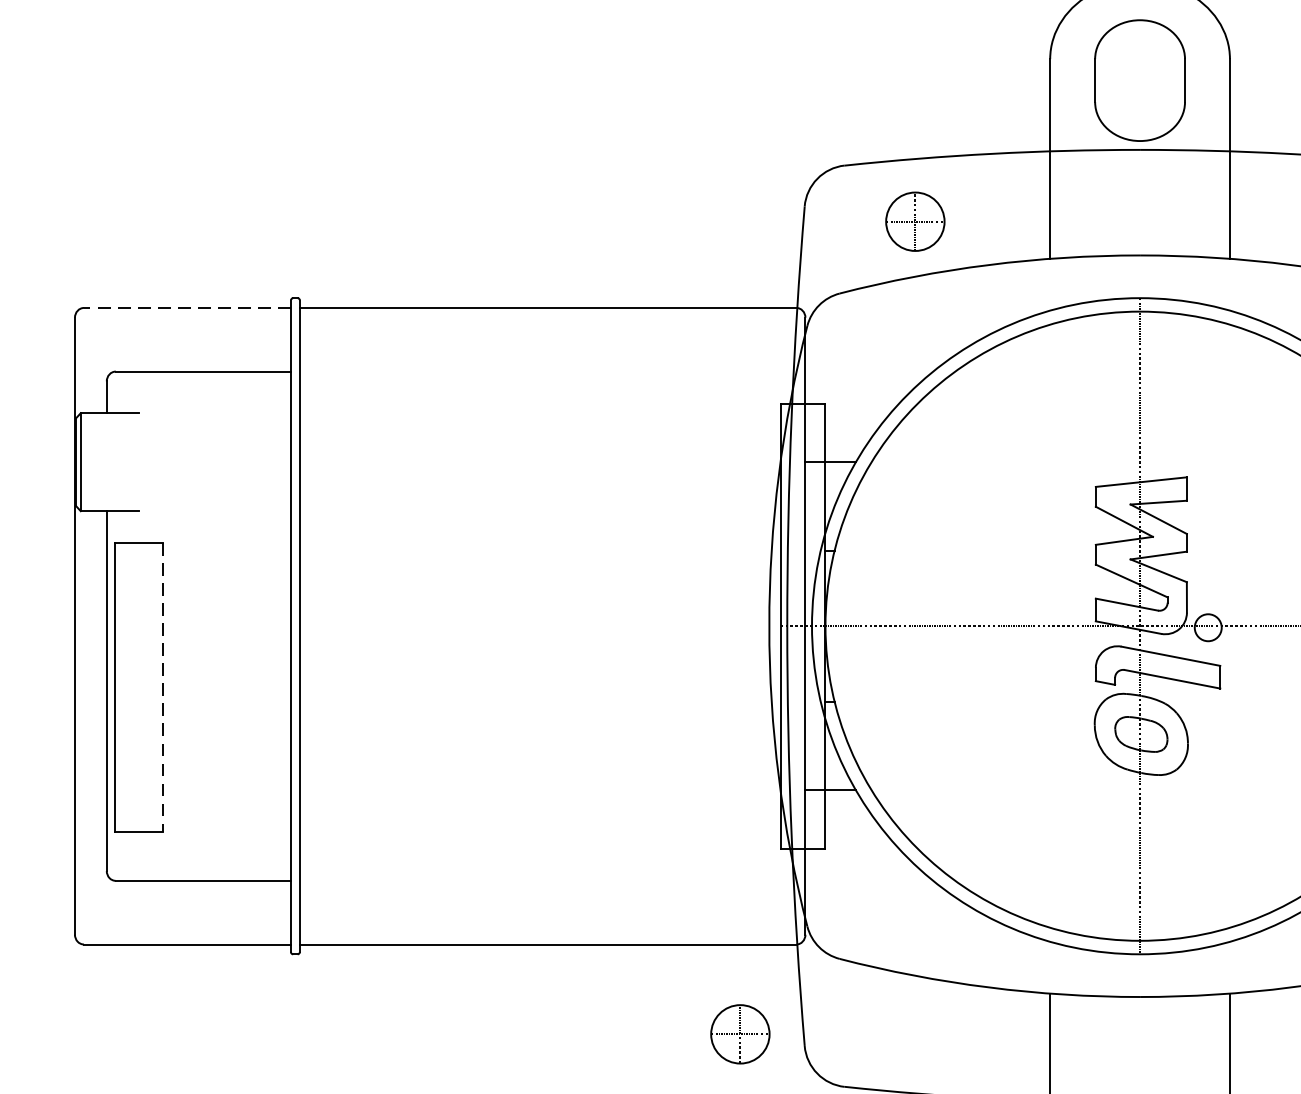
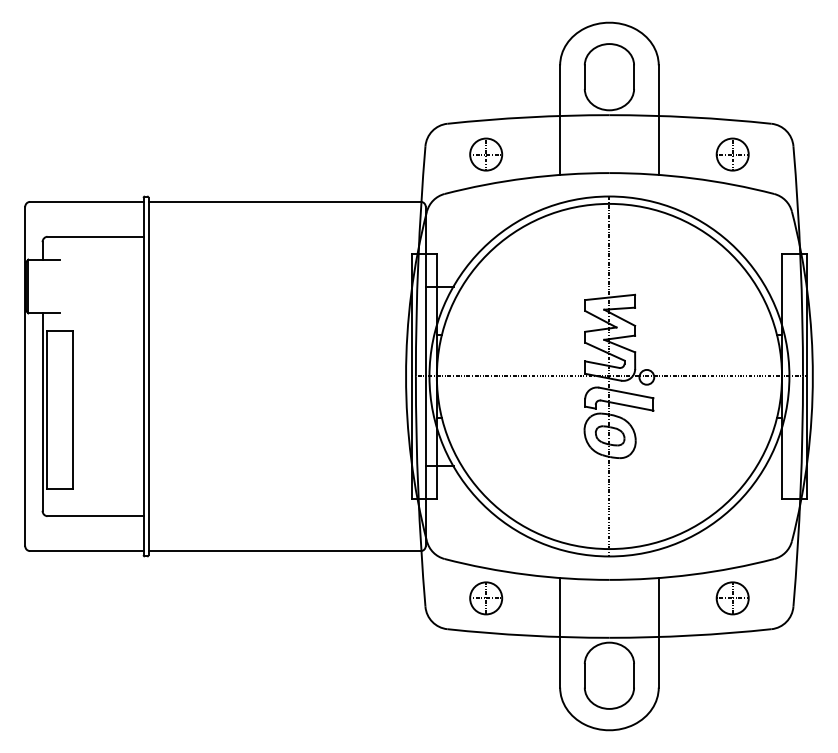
line: (186, 307) -> (86, 201), dashed -> solid
line: (163, 688) -> (73, 410), dashed -> solid
part: (740, 1034) -> (486, 598), moved

